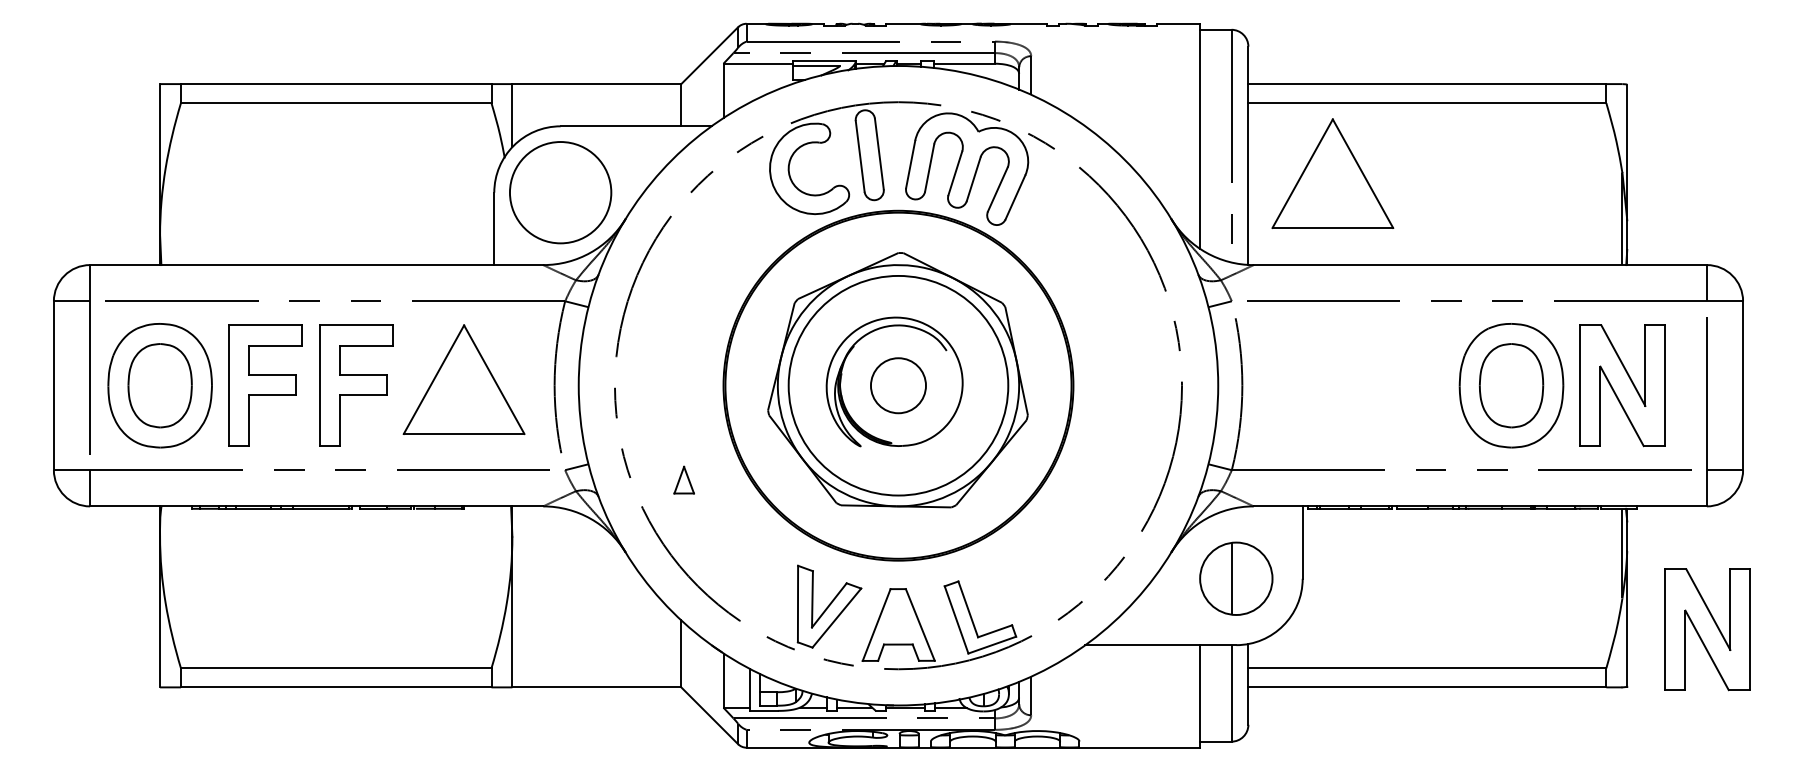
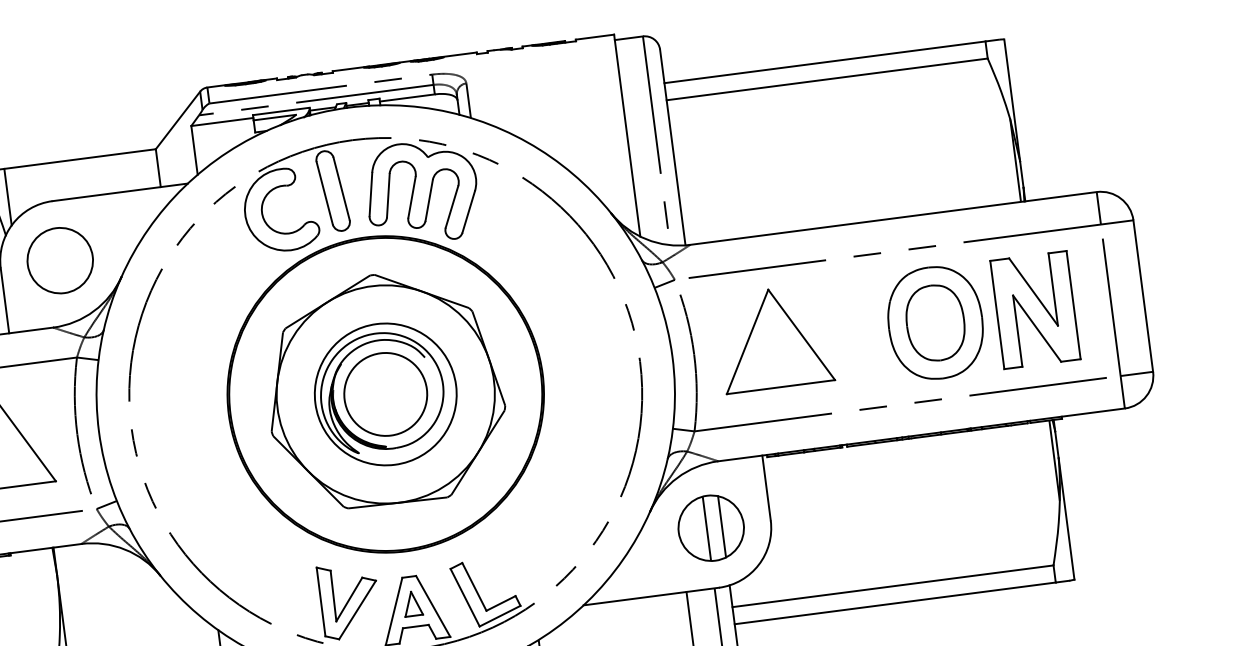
part: (1332, 173) -> (774, 338), moved
circle: (560, 192) -> (60, 260), size x0.71
circle: (898, 385) -> (385, 394), size x0.71
circle: (898, 385) -> (385, 394), size x1.67
part: (683, 479) -> (411, 603), moved
line: (1248, 578) -> (722, 526), added
part: (1707, 629) -> (1139, 518), removed

